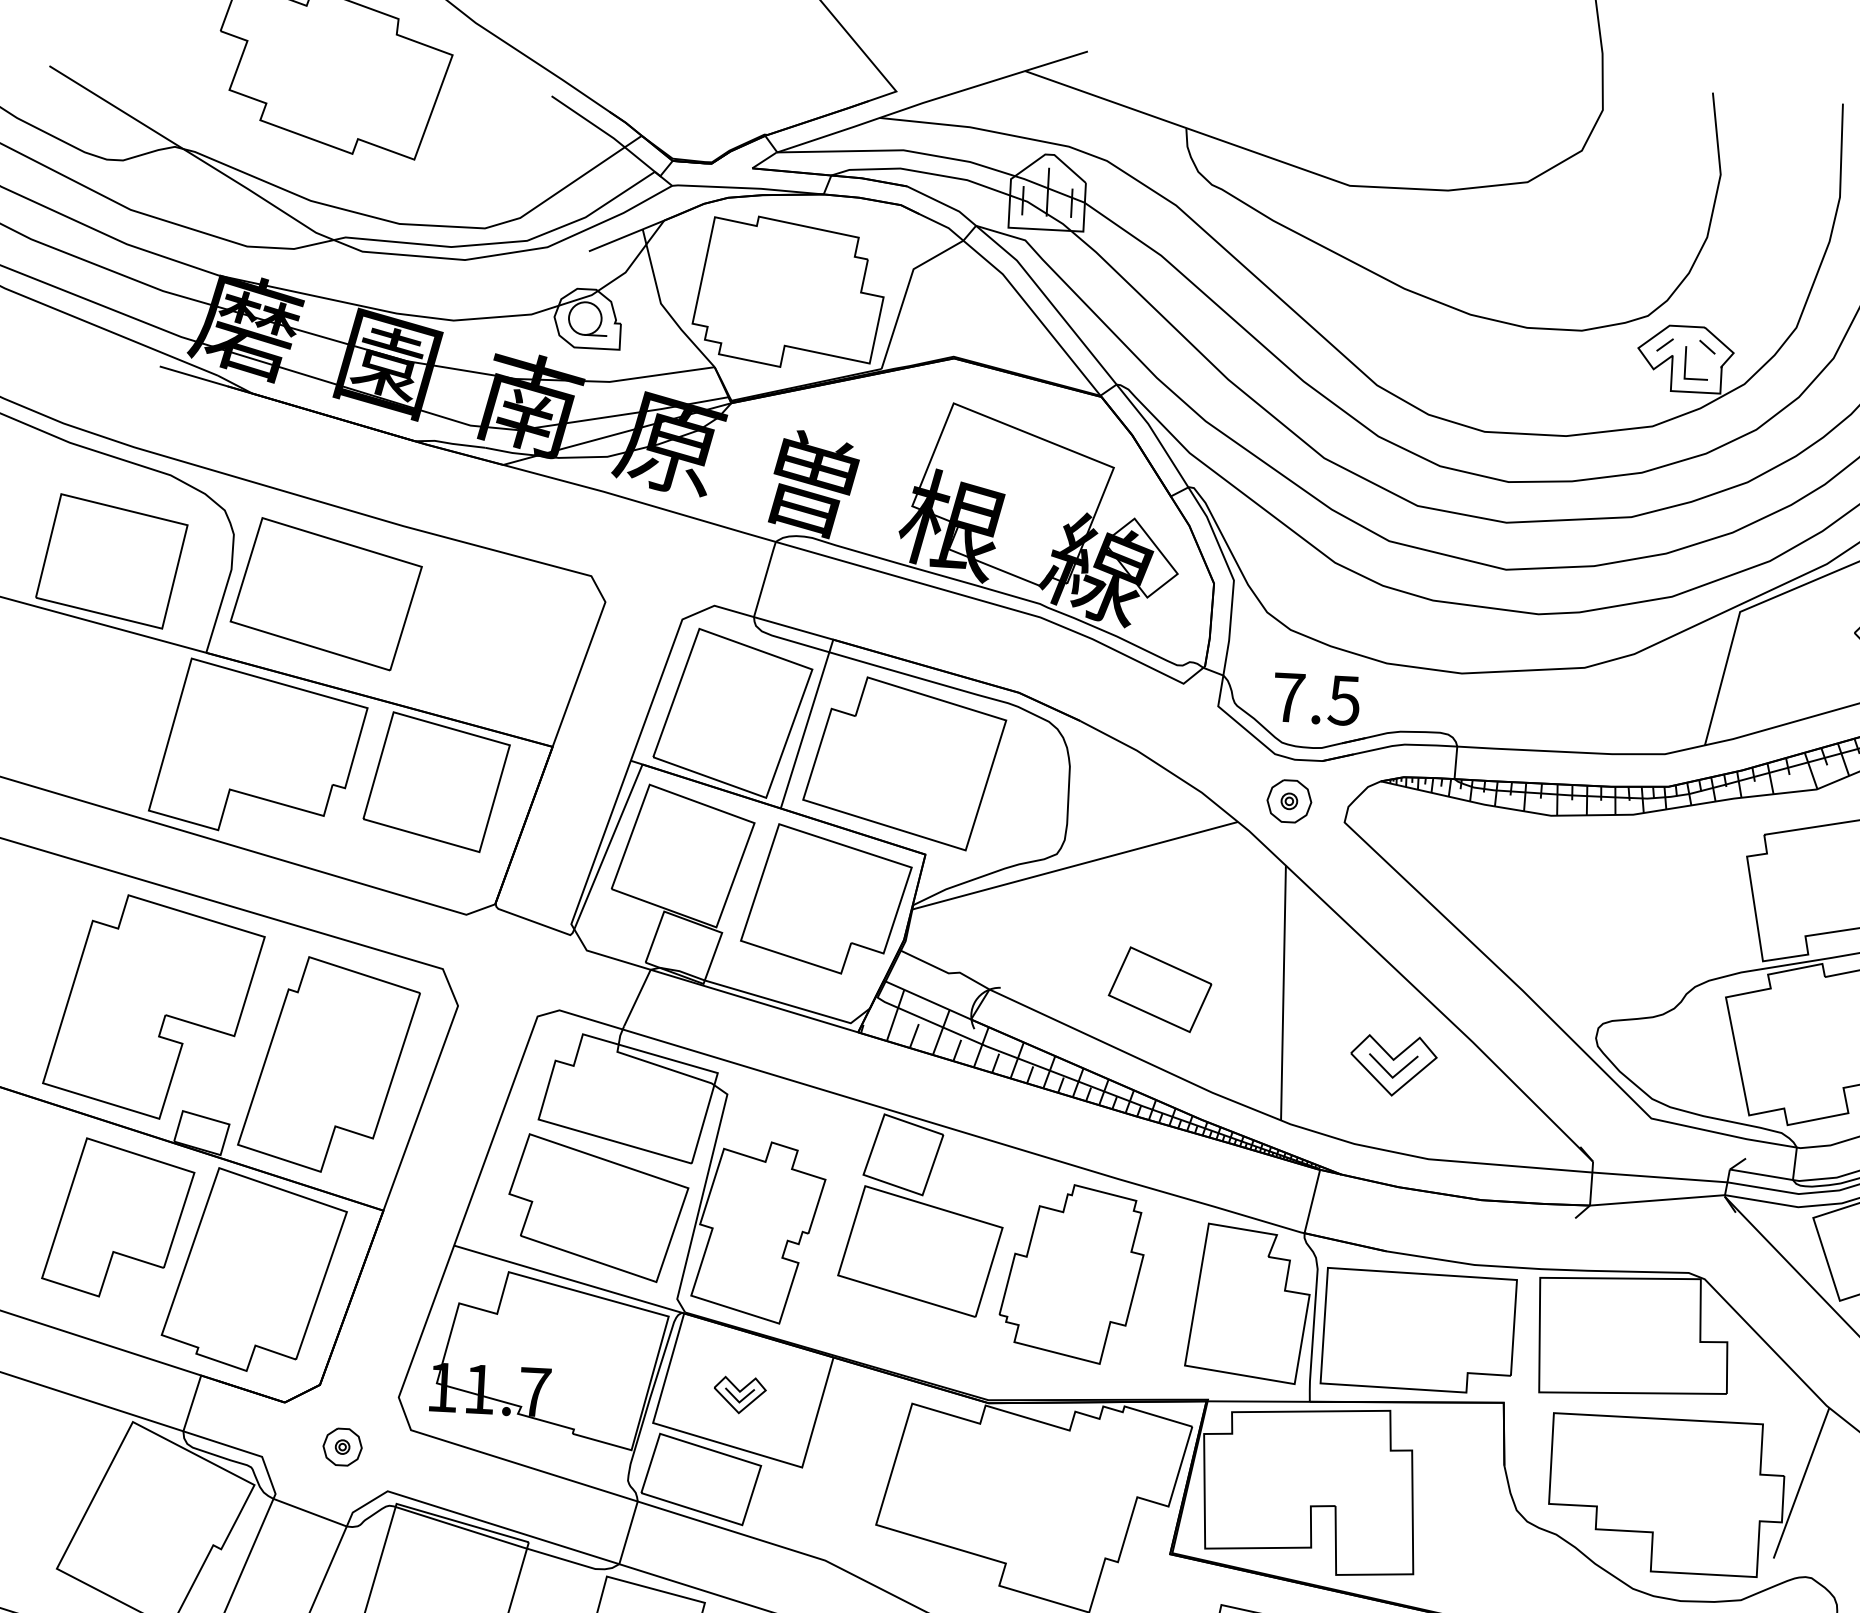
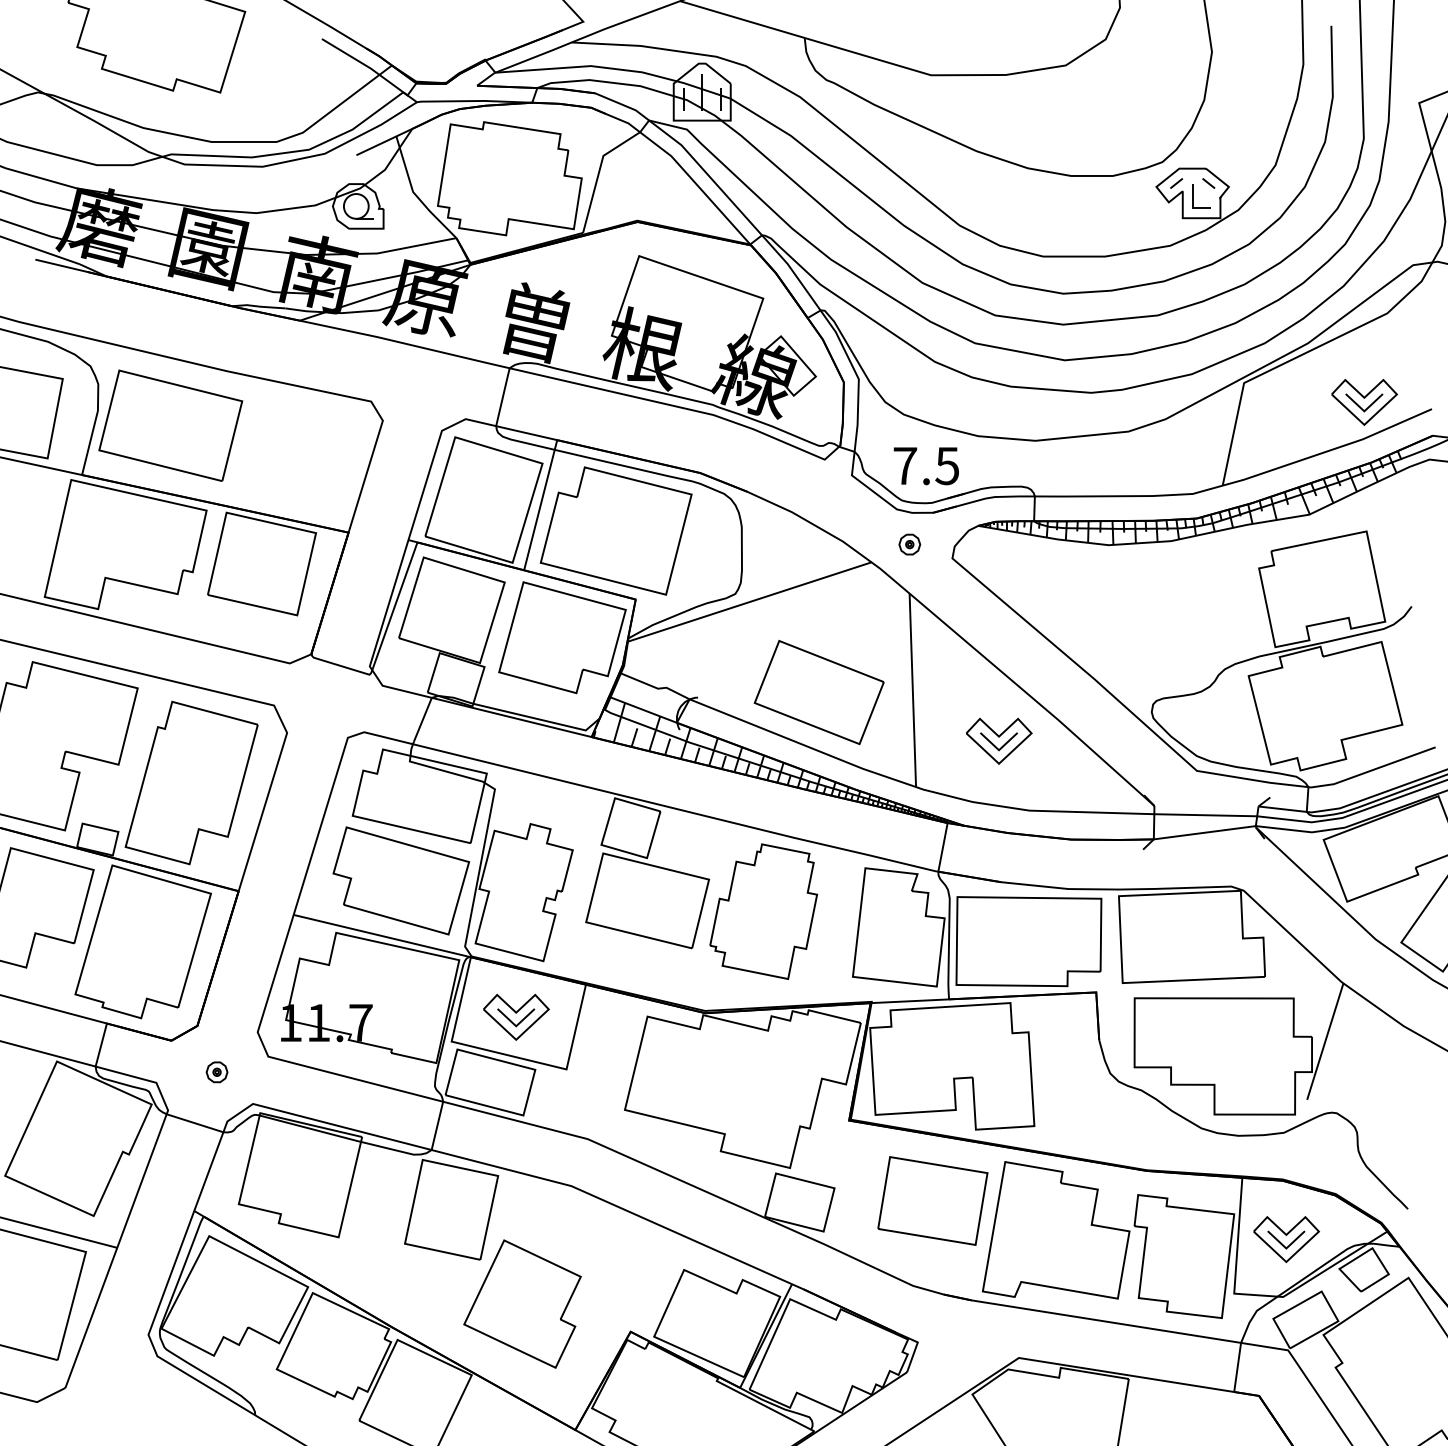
part: (1289, 801) -> (909, 544), size x0.62
part: (1159, 989) -> (818, 692), size x1.67
part: (740, 1394) -> (516, 1016), size x1.67
part: (341, 1447) -> (216, 1072), size x0.71

